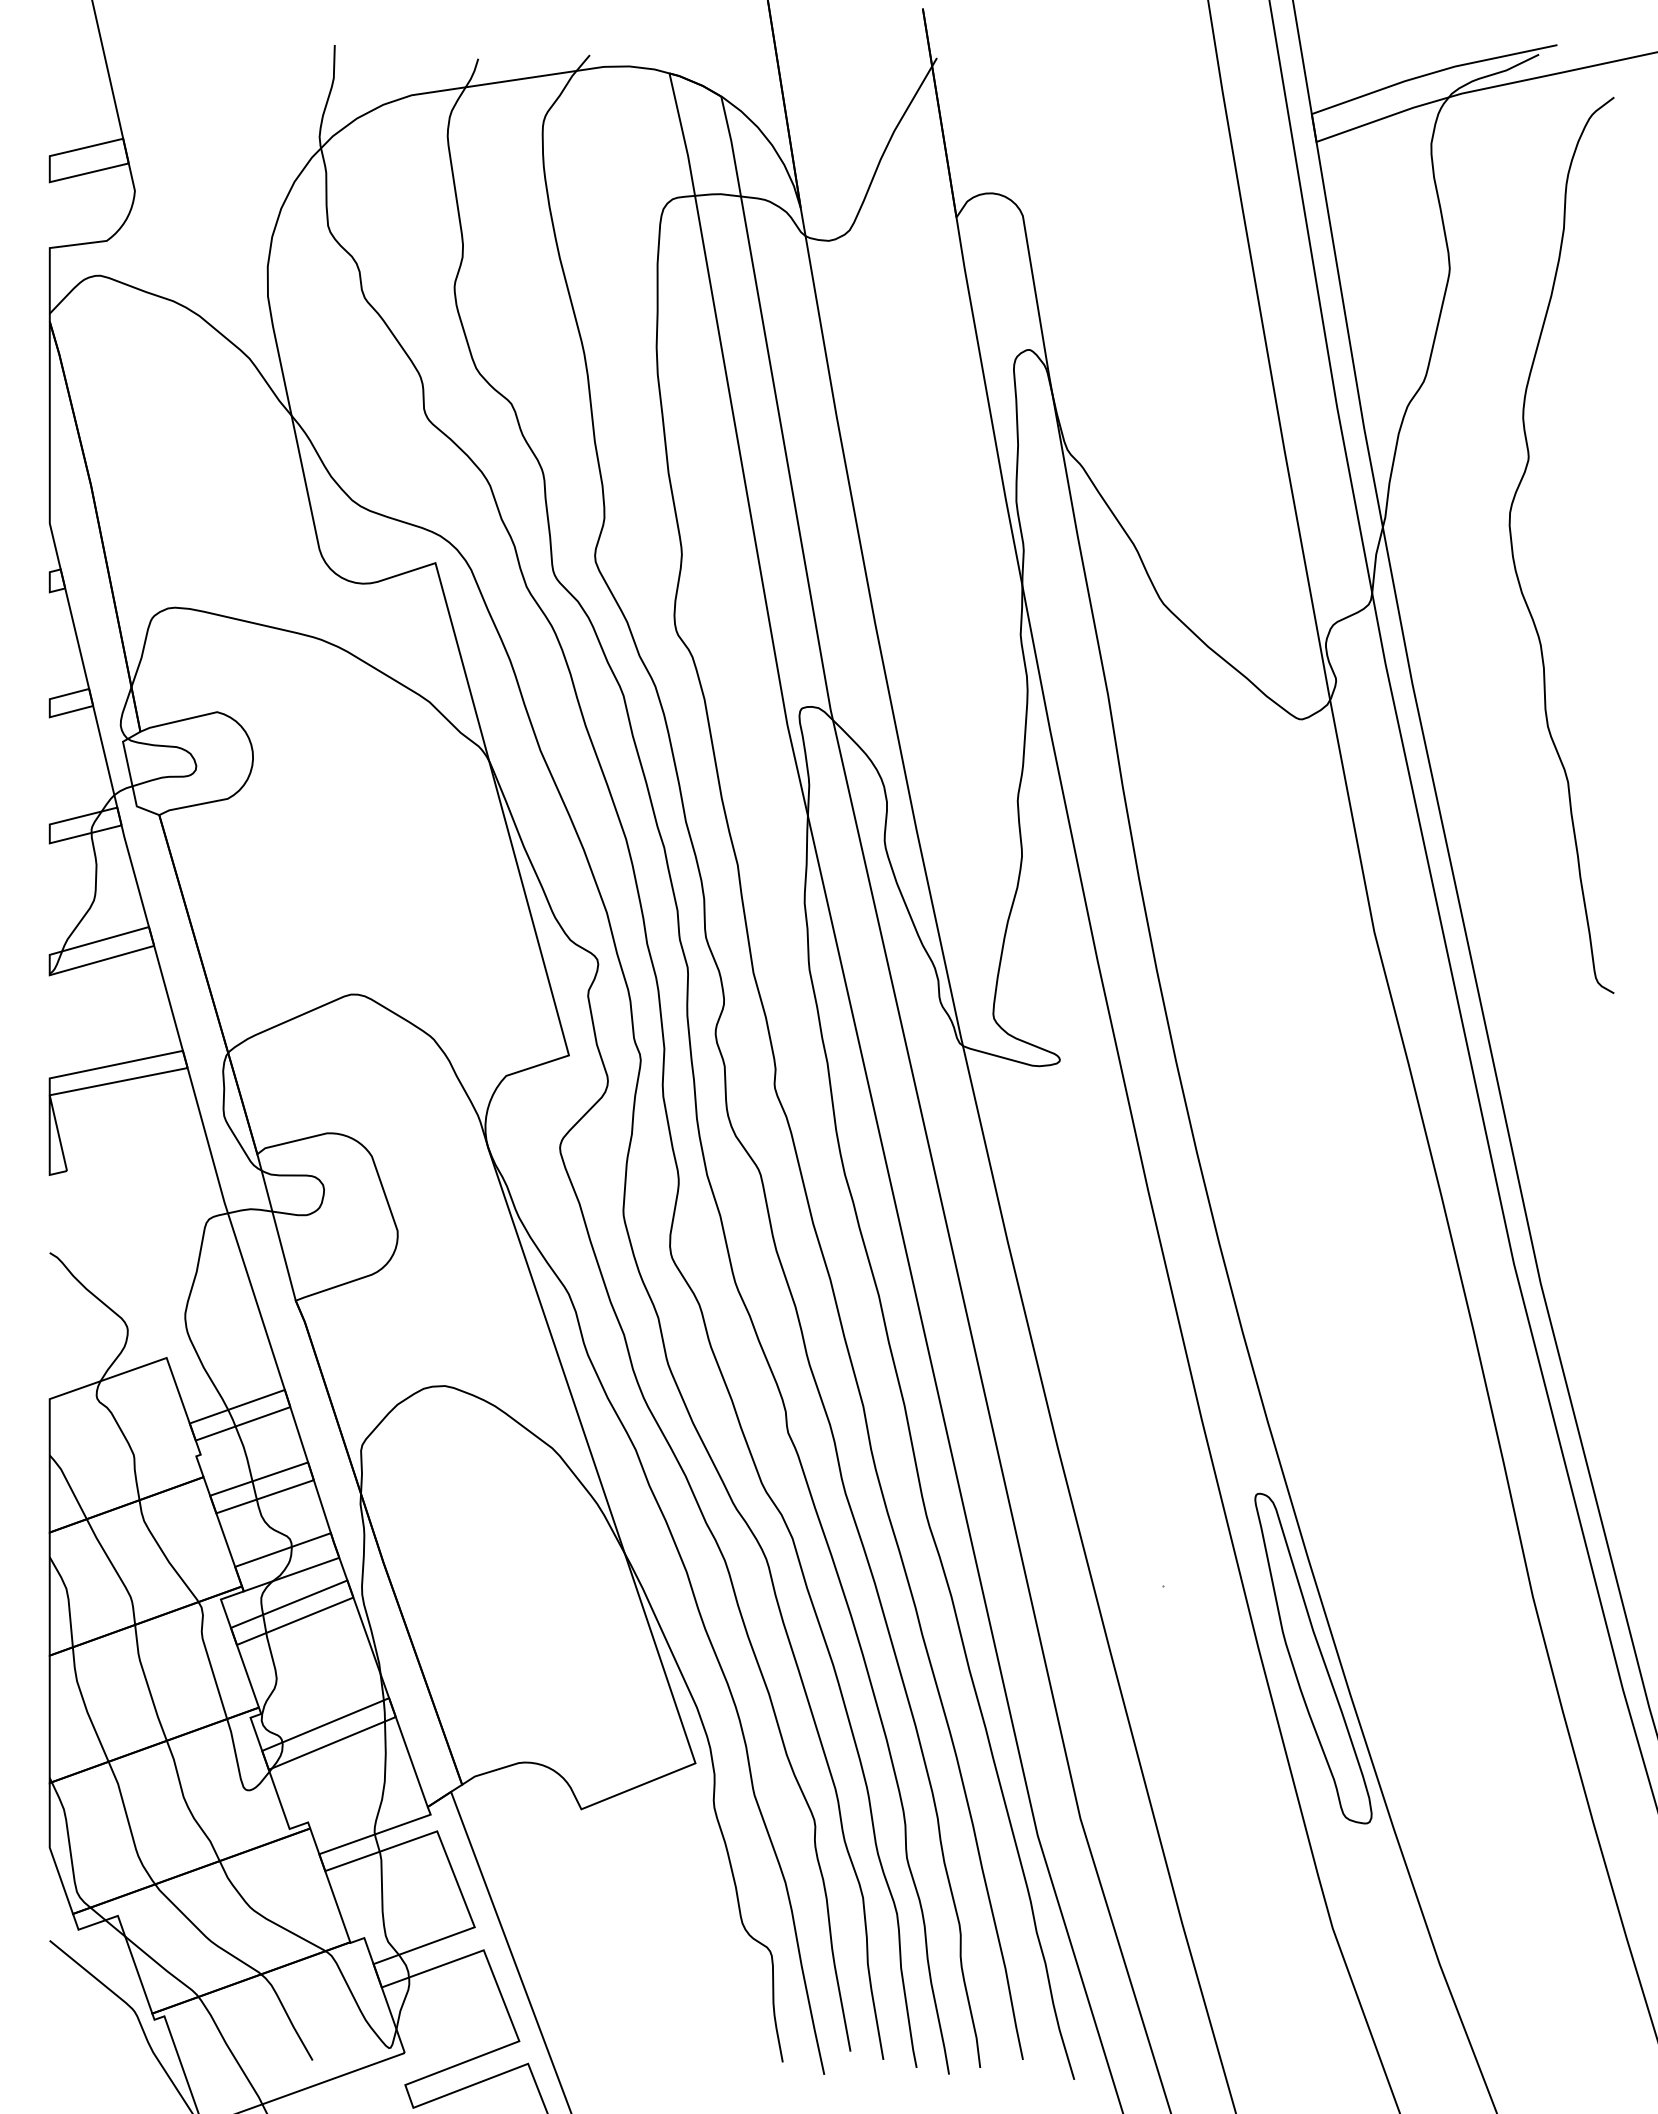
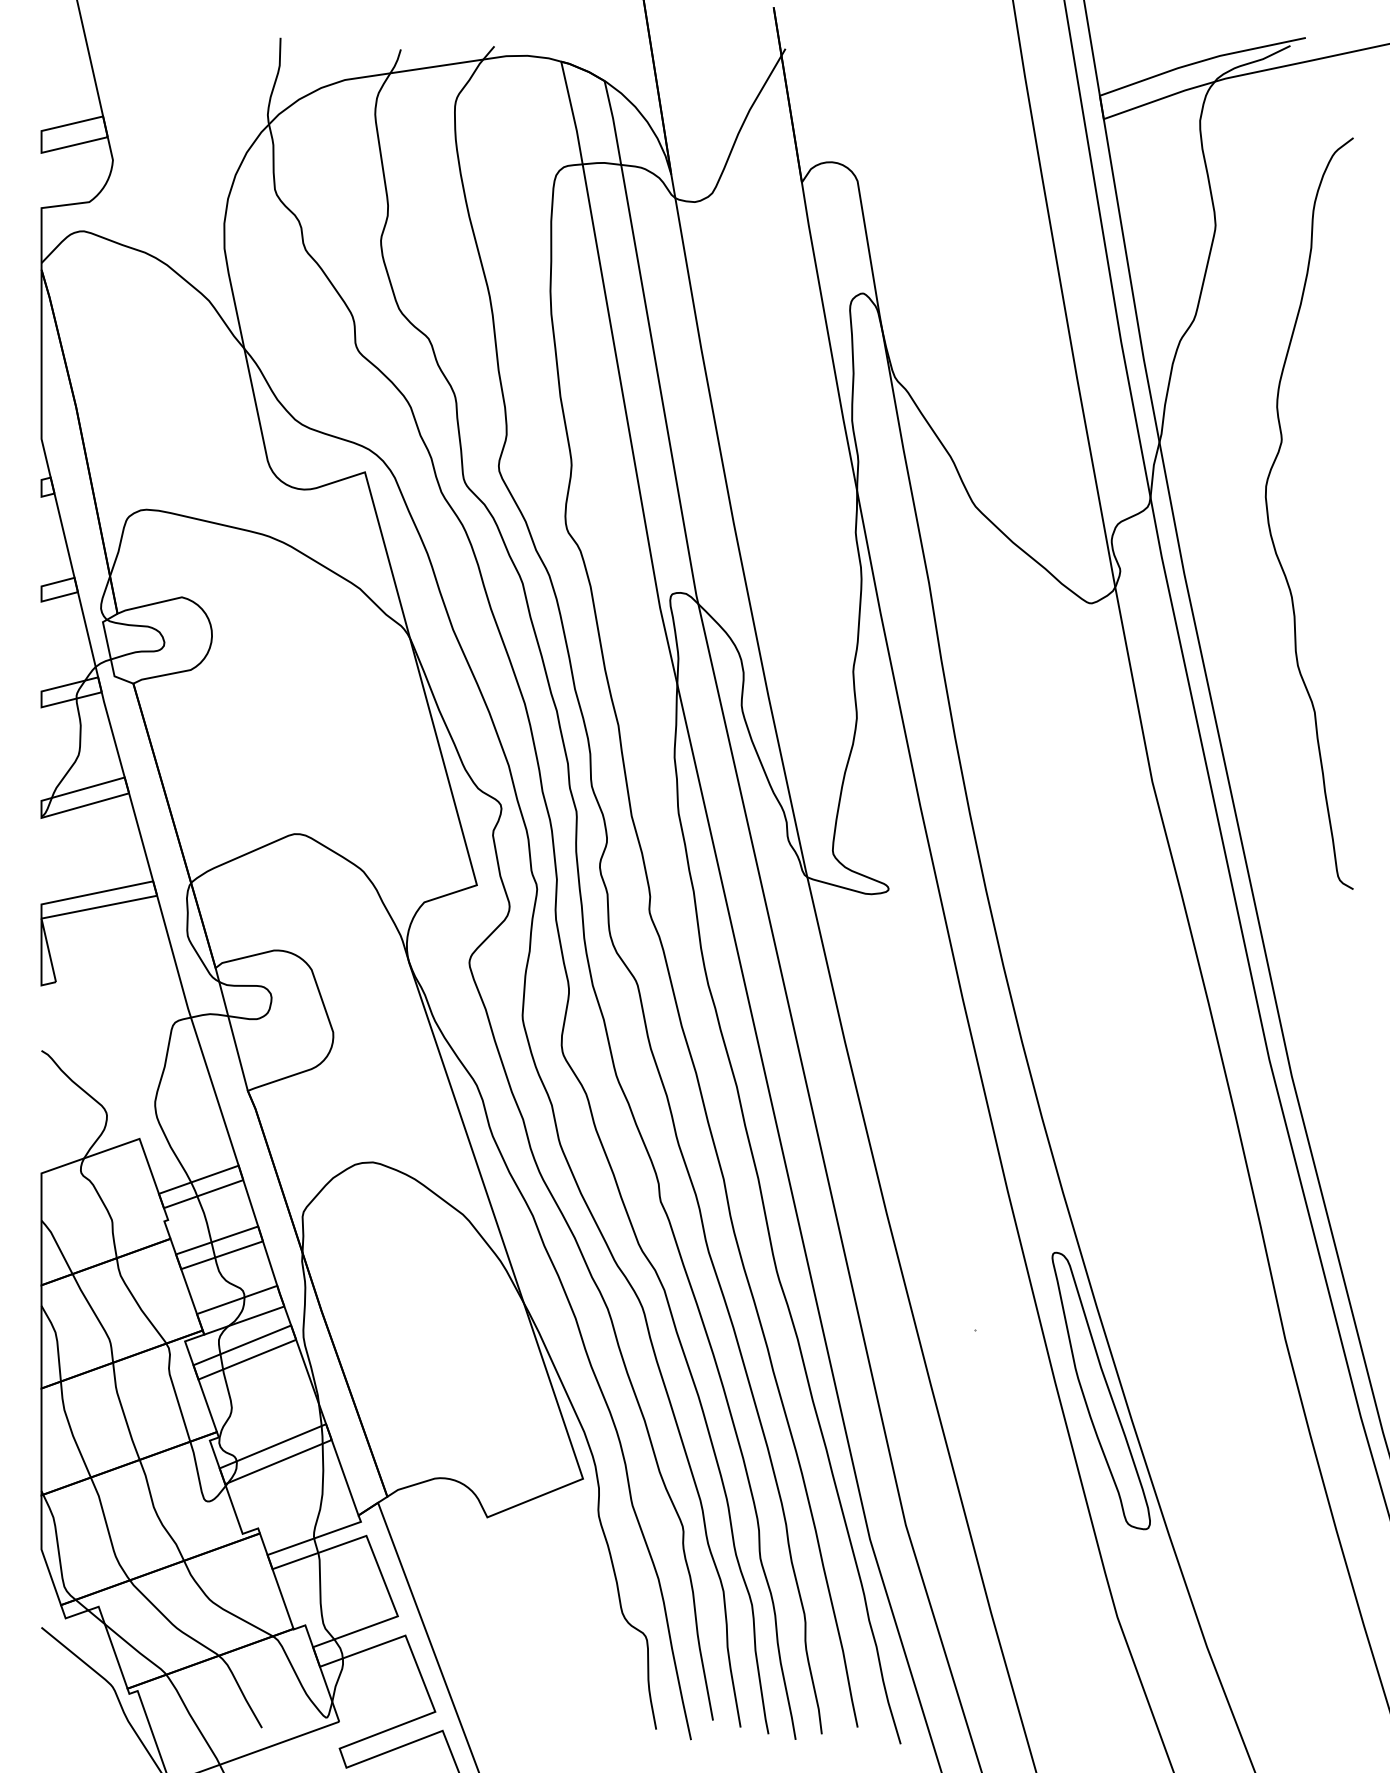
curve: (1513, 549) -> (1269, 517), moved

